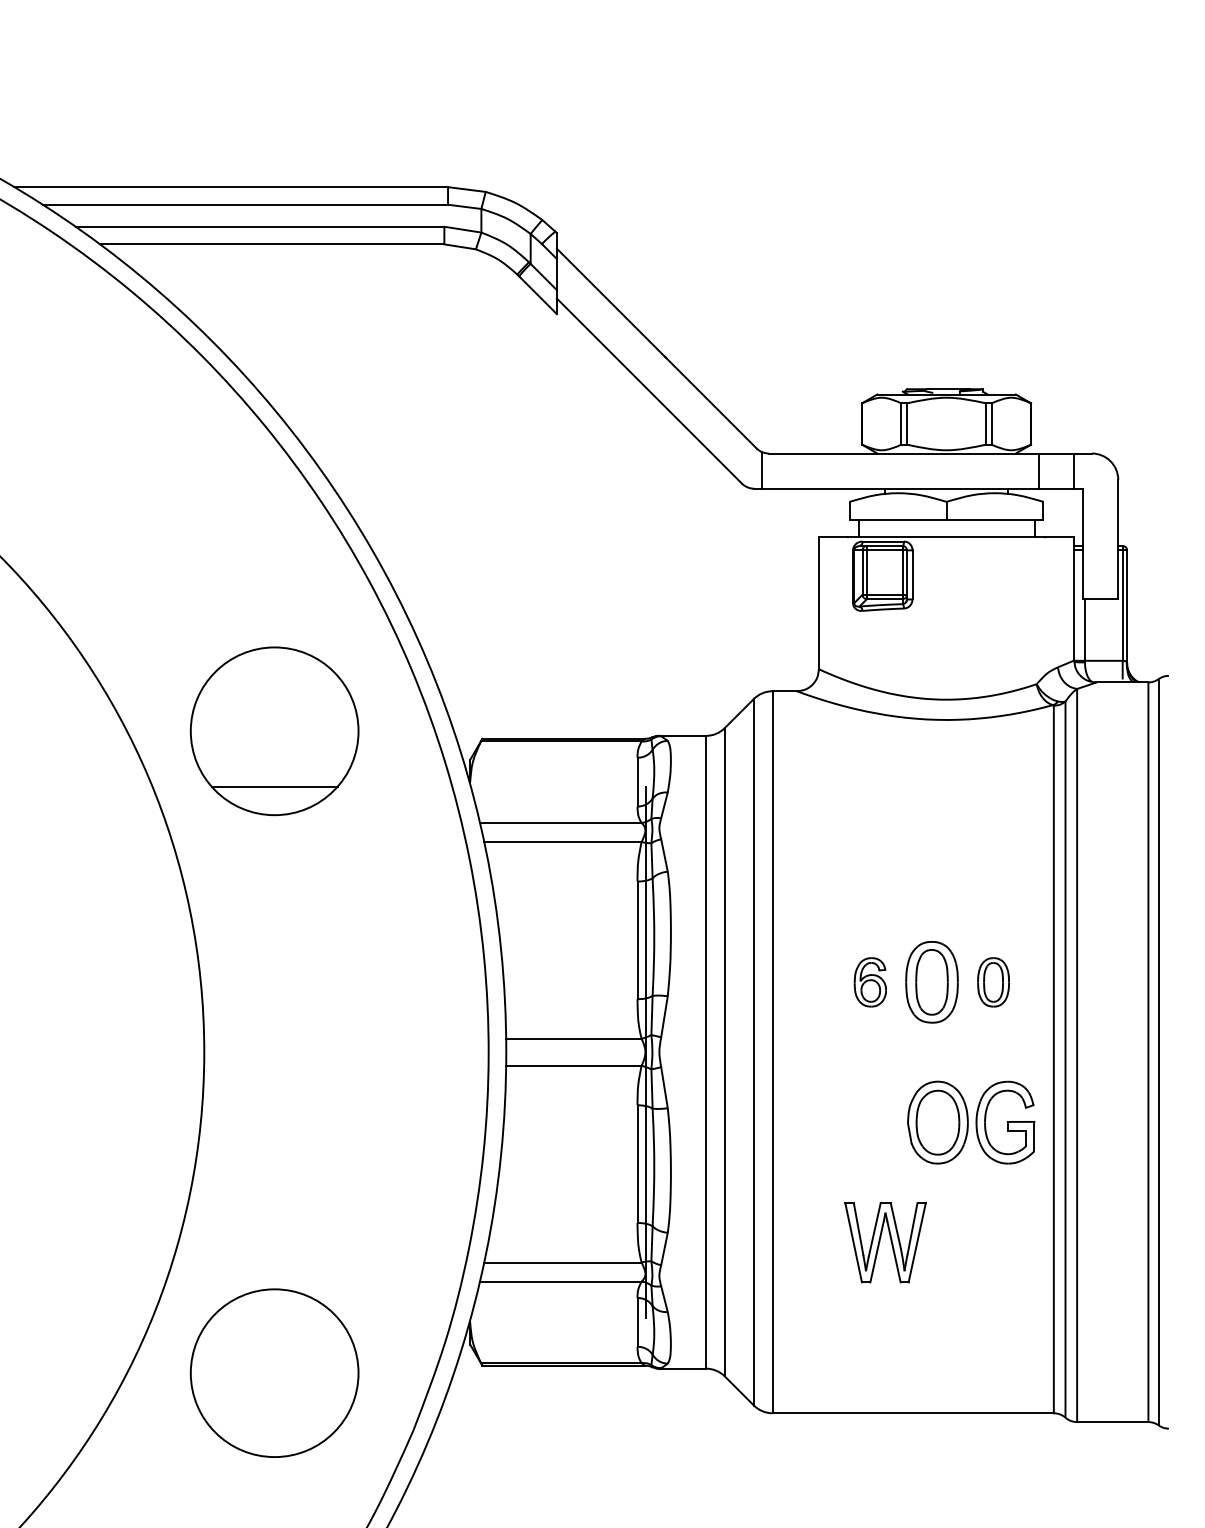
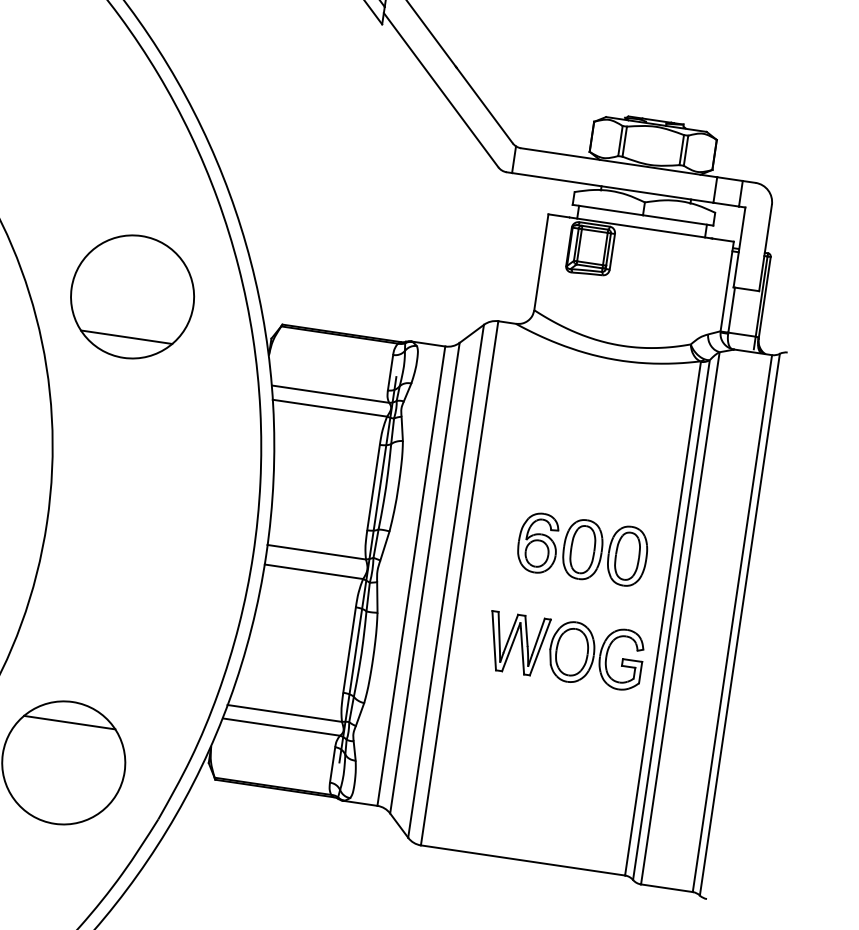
part: (870, 982) -> (538, 543), size x1.67
part: (993, 982) -> (627, 556), size x1.67
part: (885, 1242) -> (517, 643), moved
line: (274, 1317) -> (69, 722), added

